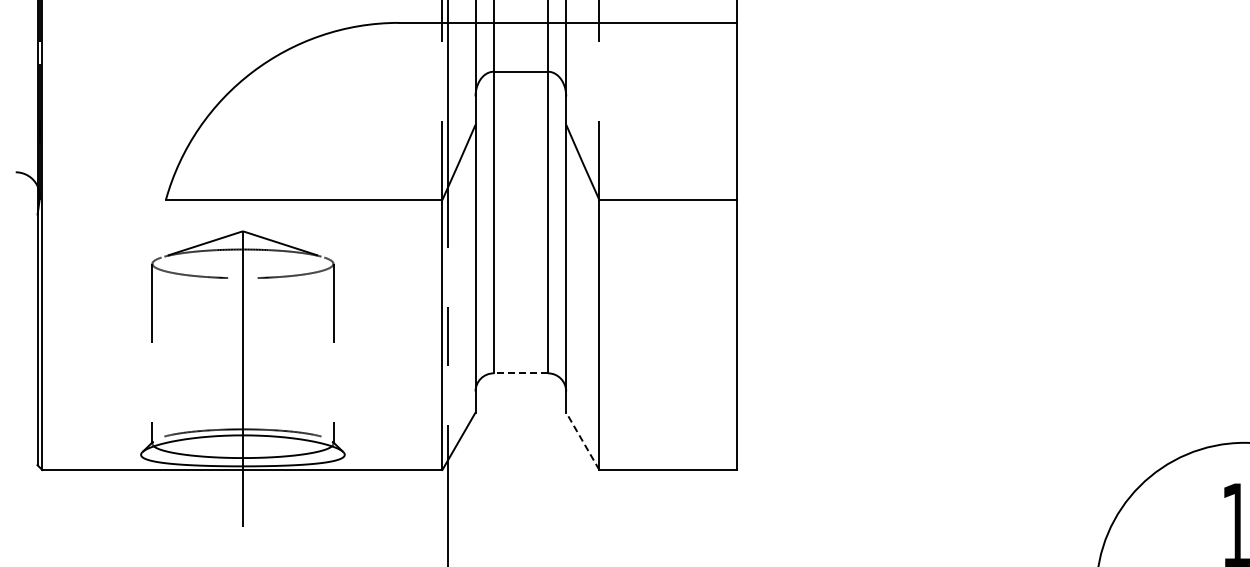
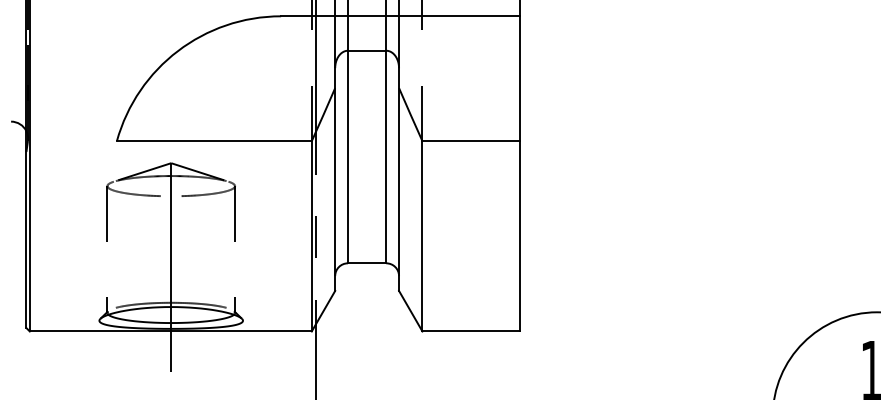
line: (520, 373) -> (366, 263), dashed -> solid
line: (582, 440) -> (410, 310), dashed -> solid

